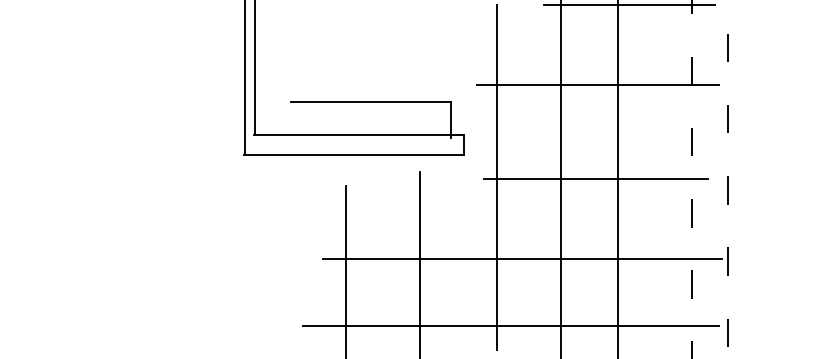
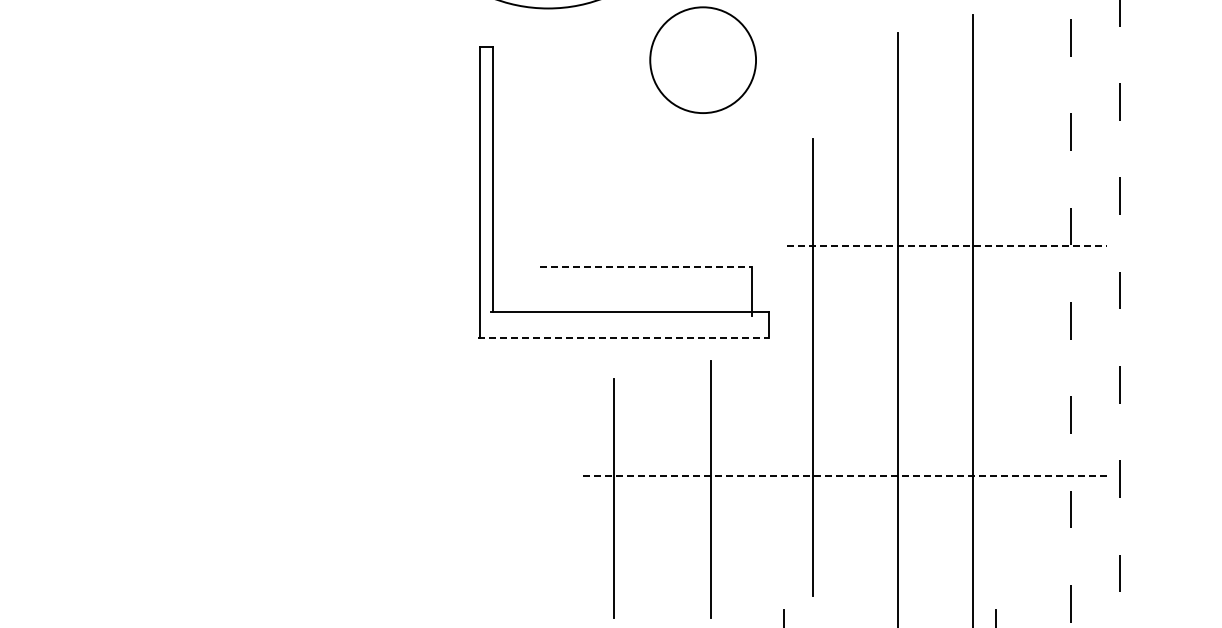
line: (629, 5) -> (988, 139), removed
line: (597, 85) -> (946, 245), solid -> dashed
line: (370, 101) -> (645, 267), solid -> dashed
line: (353, 154) -> (623, 337), solid -> dashed
line: (596, 178) -> (944, 369), removed
line: (522, 259) -> (847, 476), solid -> dashed
line: (510, 326) -> (830, 565), removed

